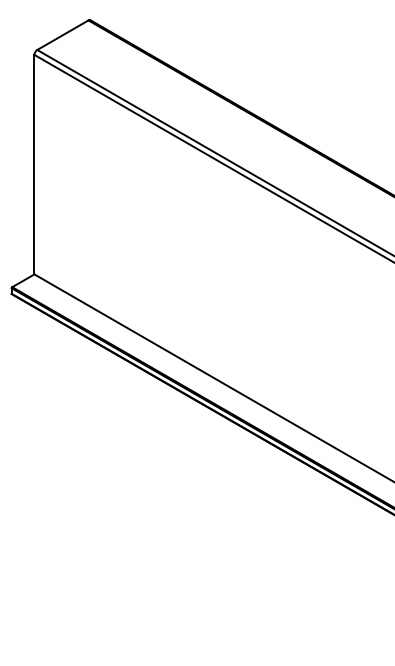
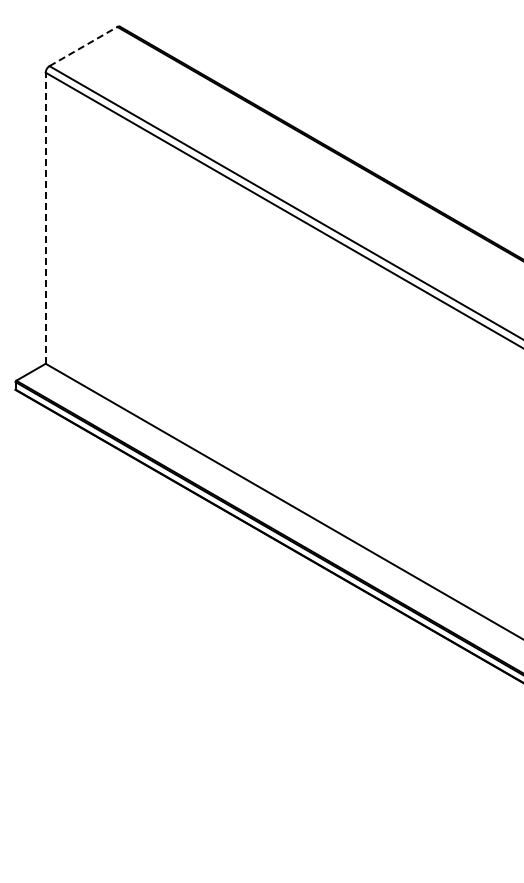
line: (62, 35) -> (83, 46), solid -> dashed
line: (34, 164) -> (45, 218), solid -> dashed

